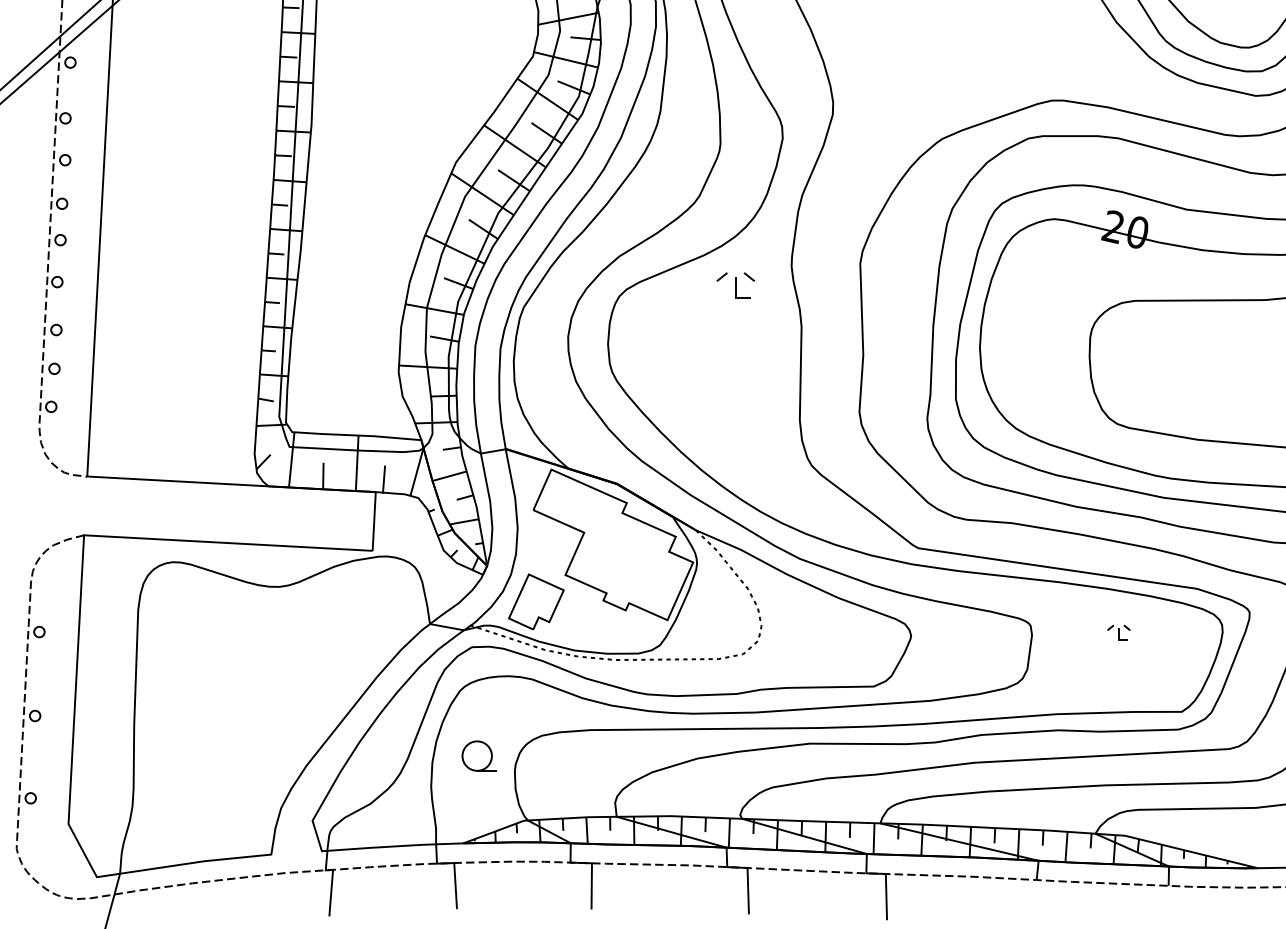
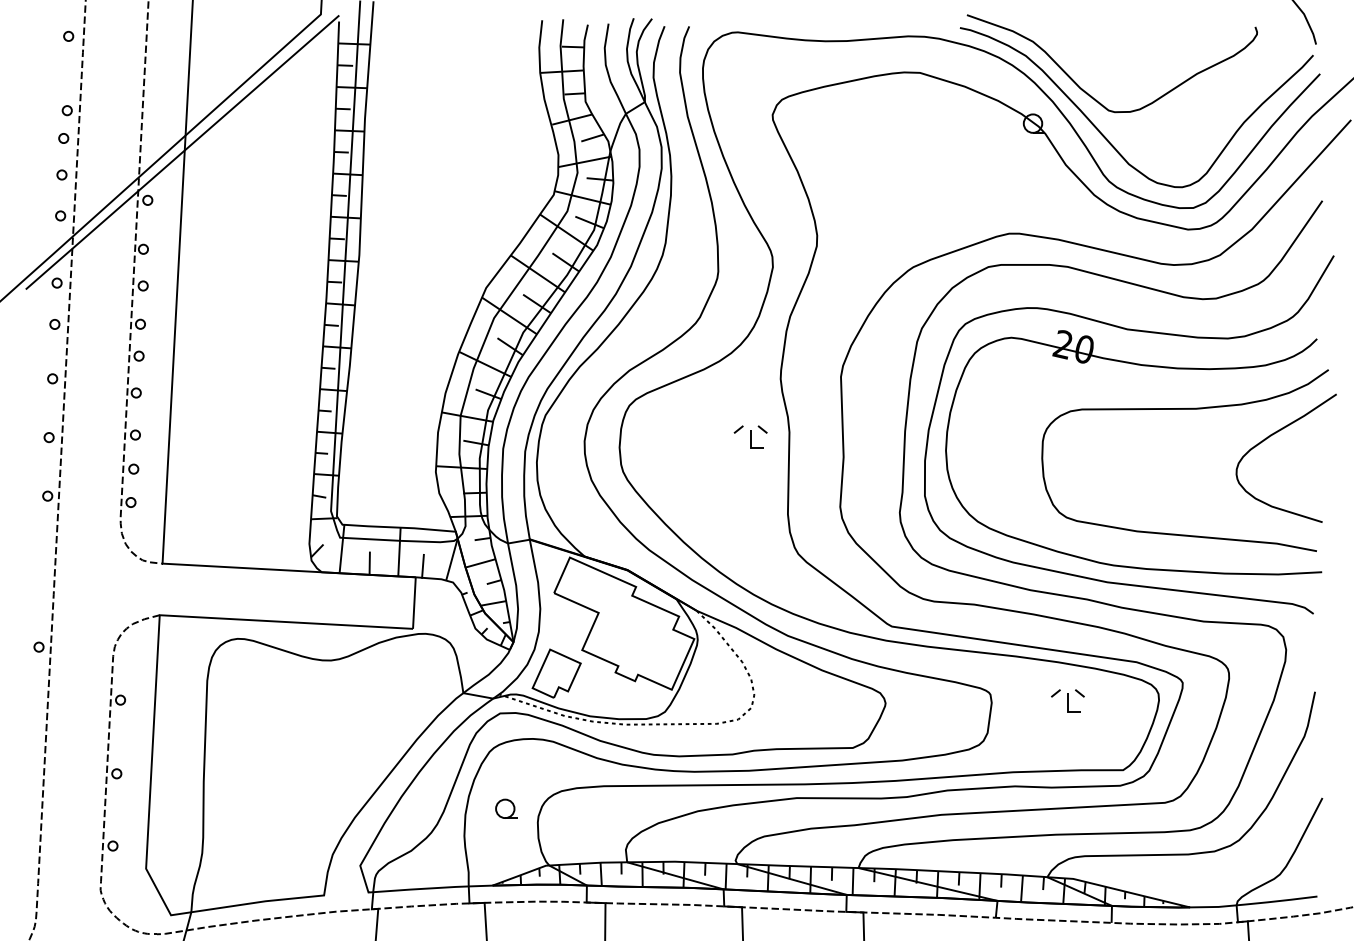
part: (735, 284) -> (750, 436), moved
part: (1118, 632) -> (1067, 700), size x1.67
part: (479, 755) -> (506, 808), size x0.71

